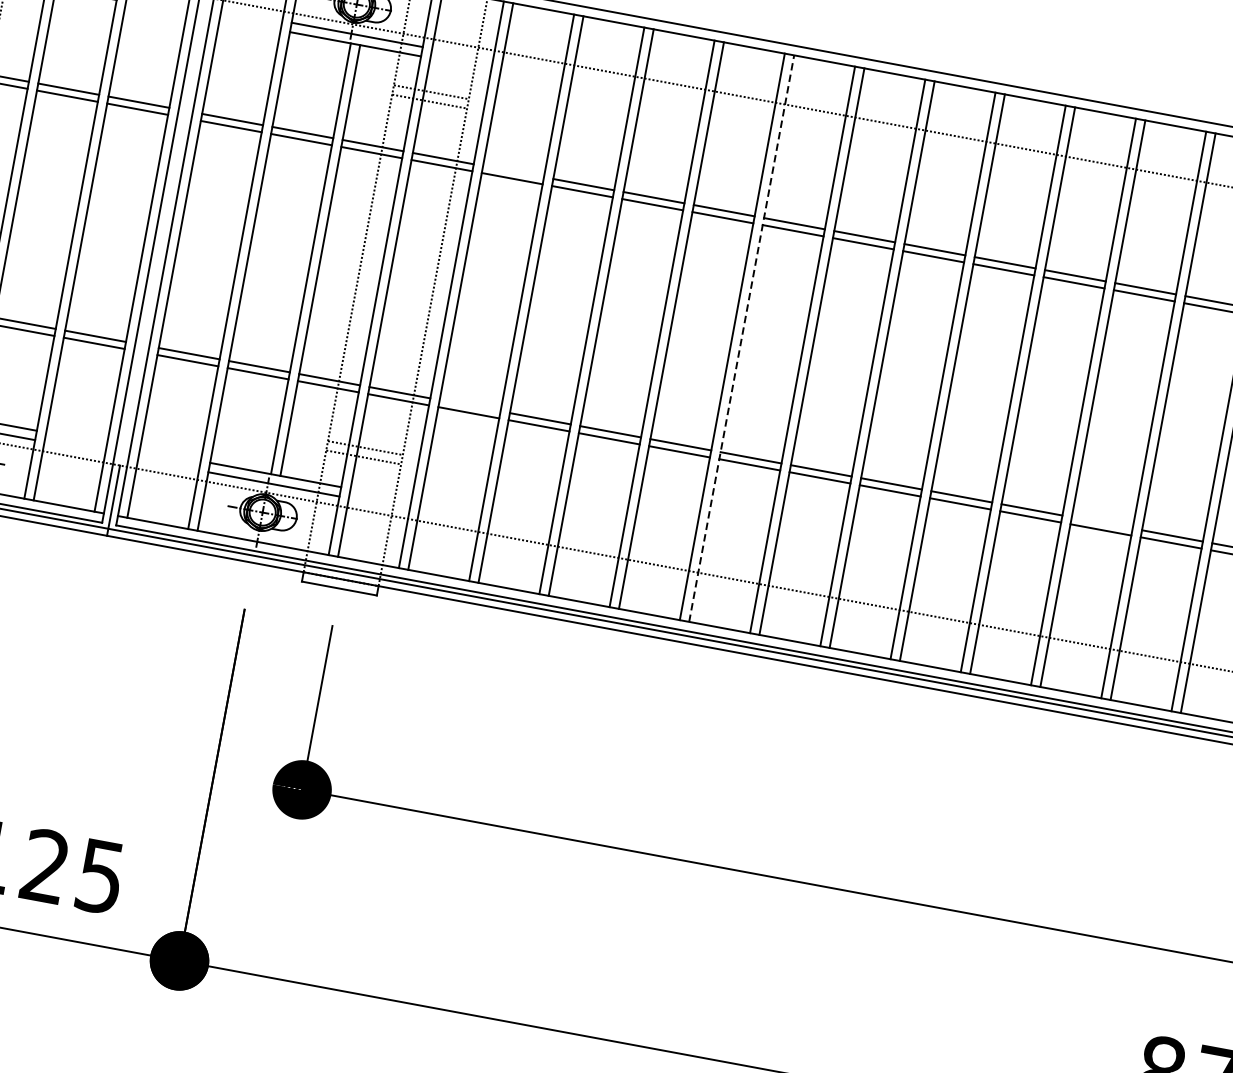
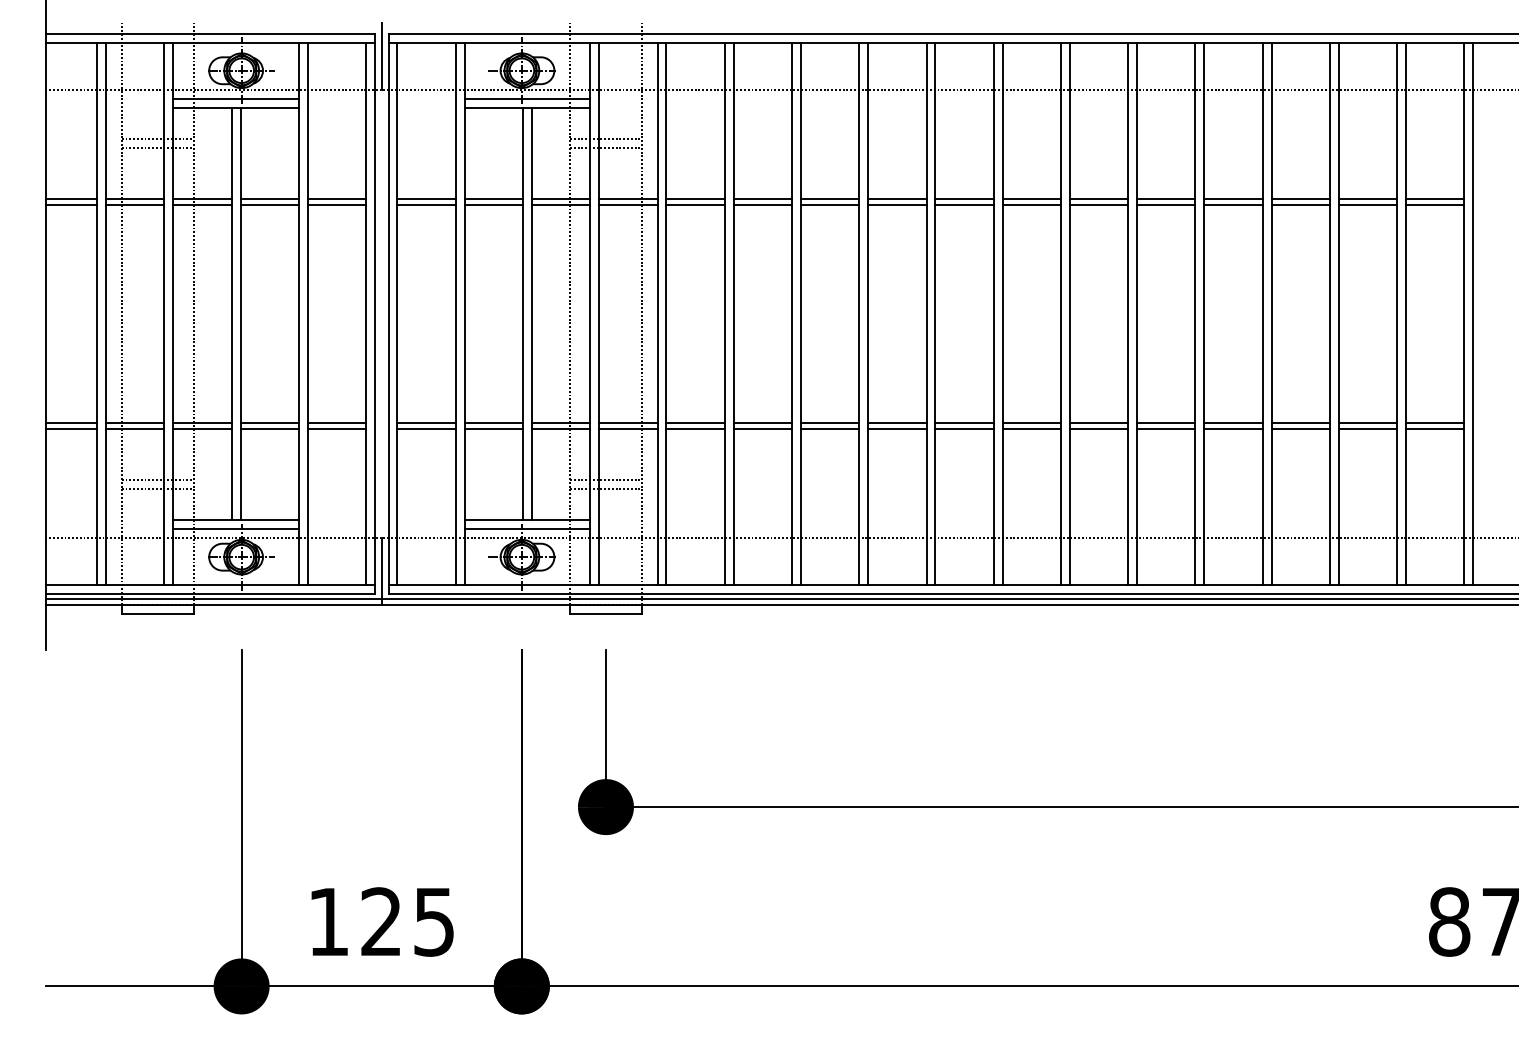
line: (513, 171) -> (695, 198), added
line: (741, 338) -> (935, 313), dashed -> solid
line: (470, 405) -> (695, 422), added
line: (1101, 522) -> (1300, 422), added

